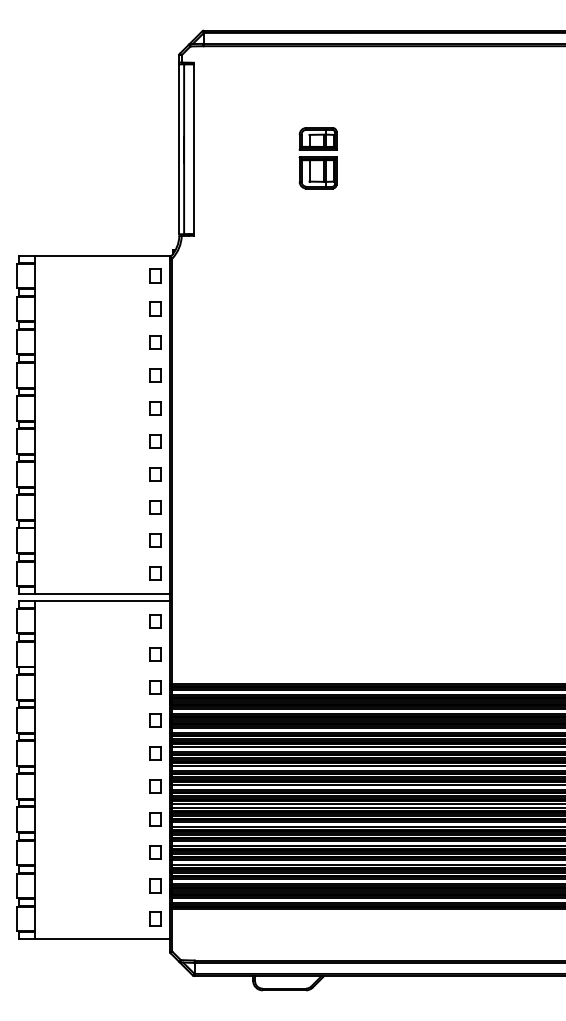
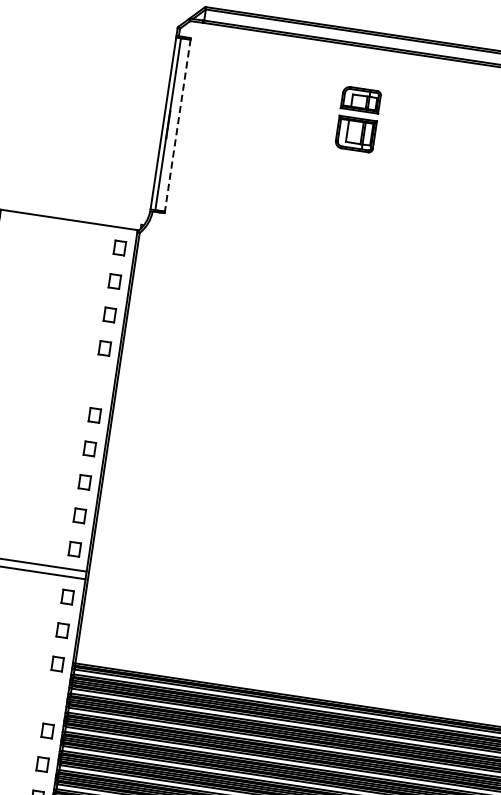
line: (193, 149) -> (177, 125), solid -> dashed
part: (317, 158) -> (357, 119), moved
part: (155, 408) -> (100, 382), removed
part: (155, 720) -> (52, 697), removed

